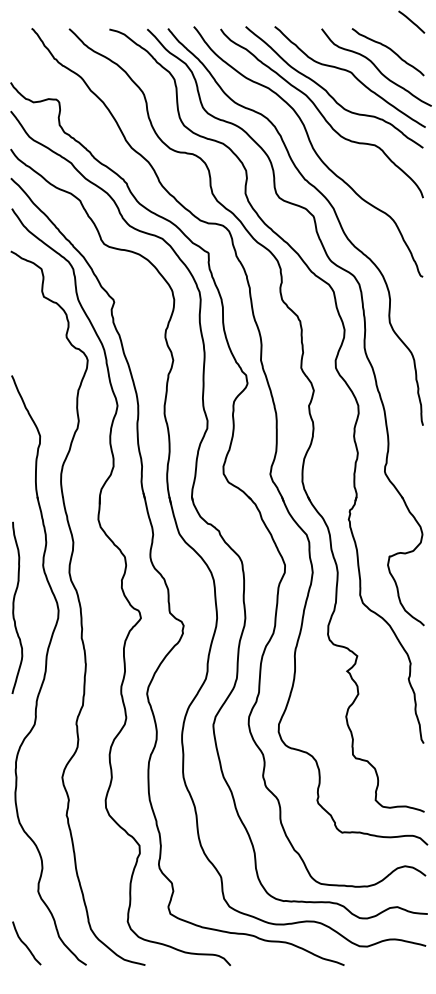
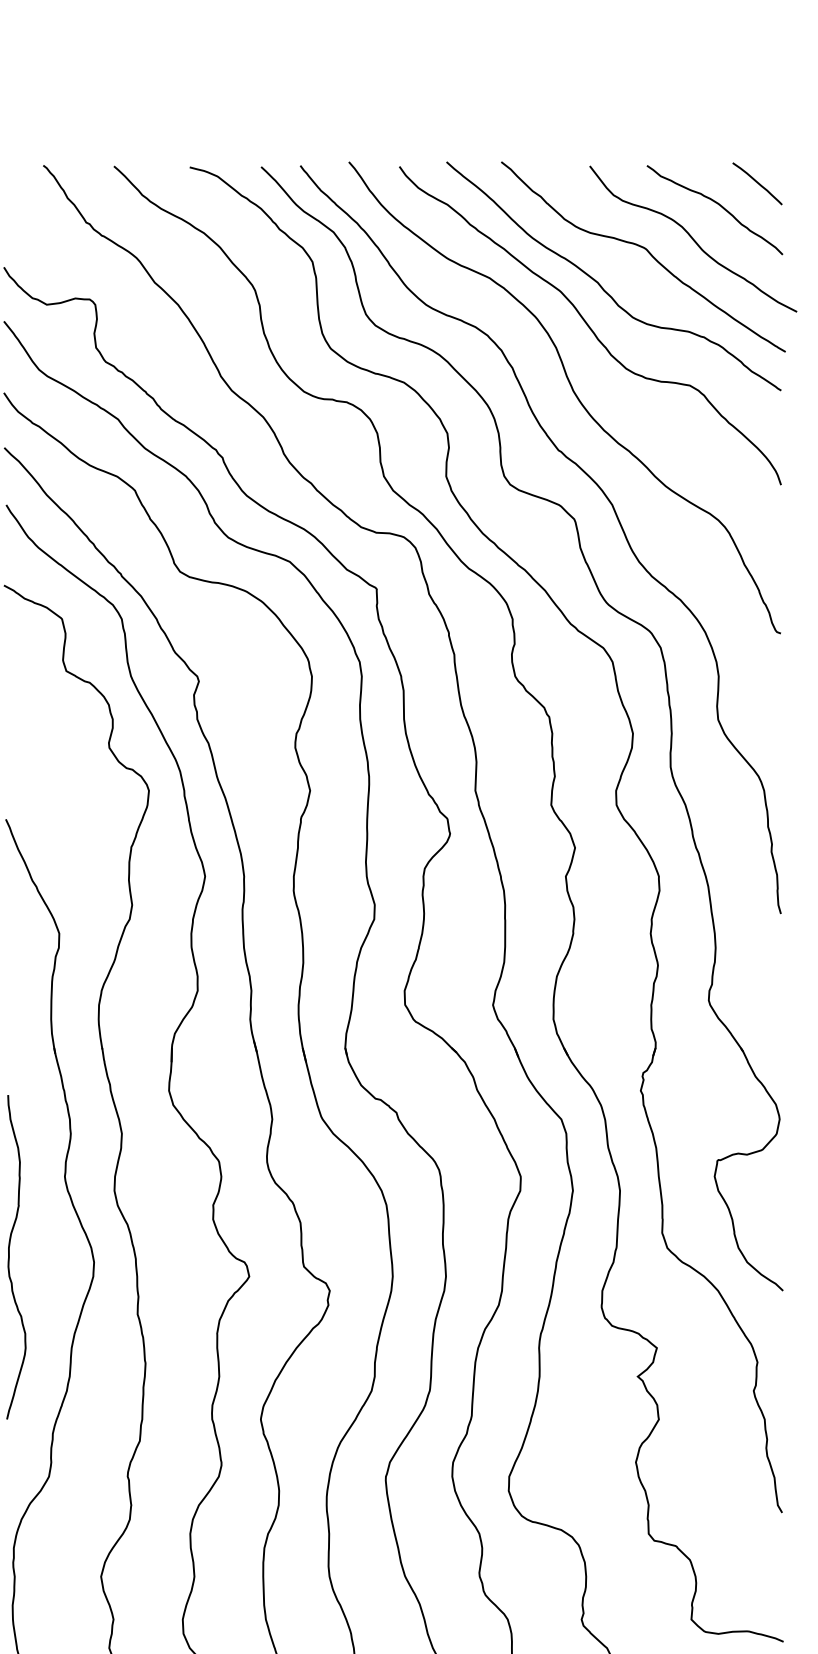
line: (411, 21) -> (757, 182), moved

